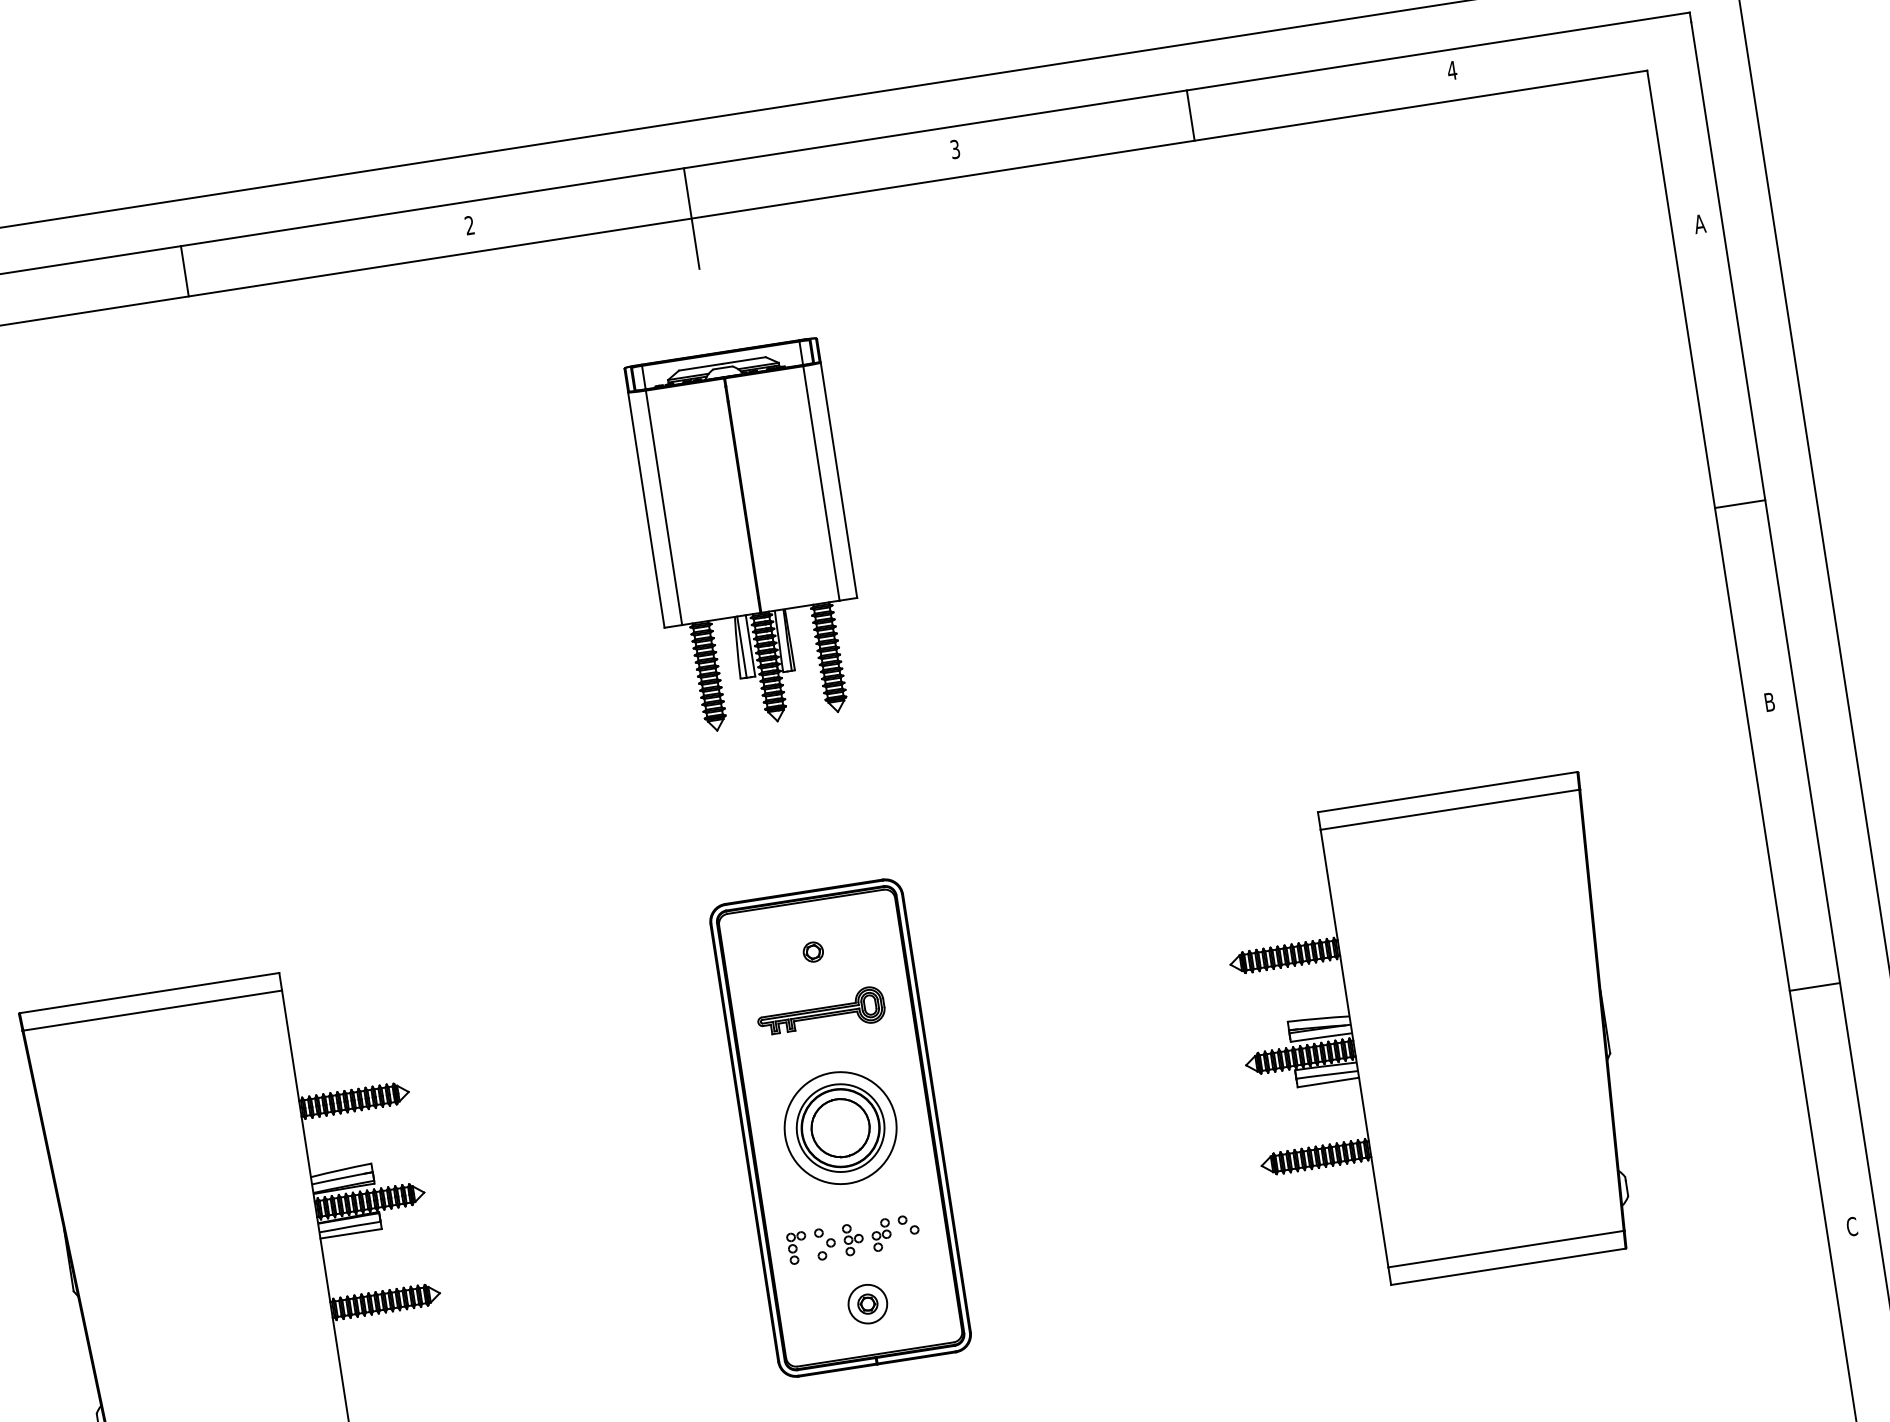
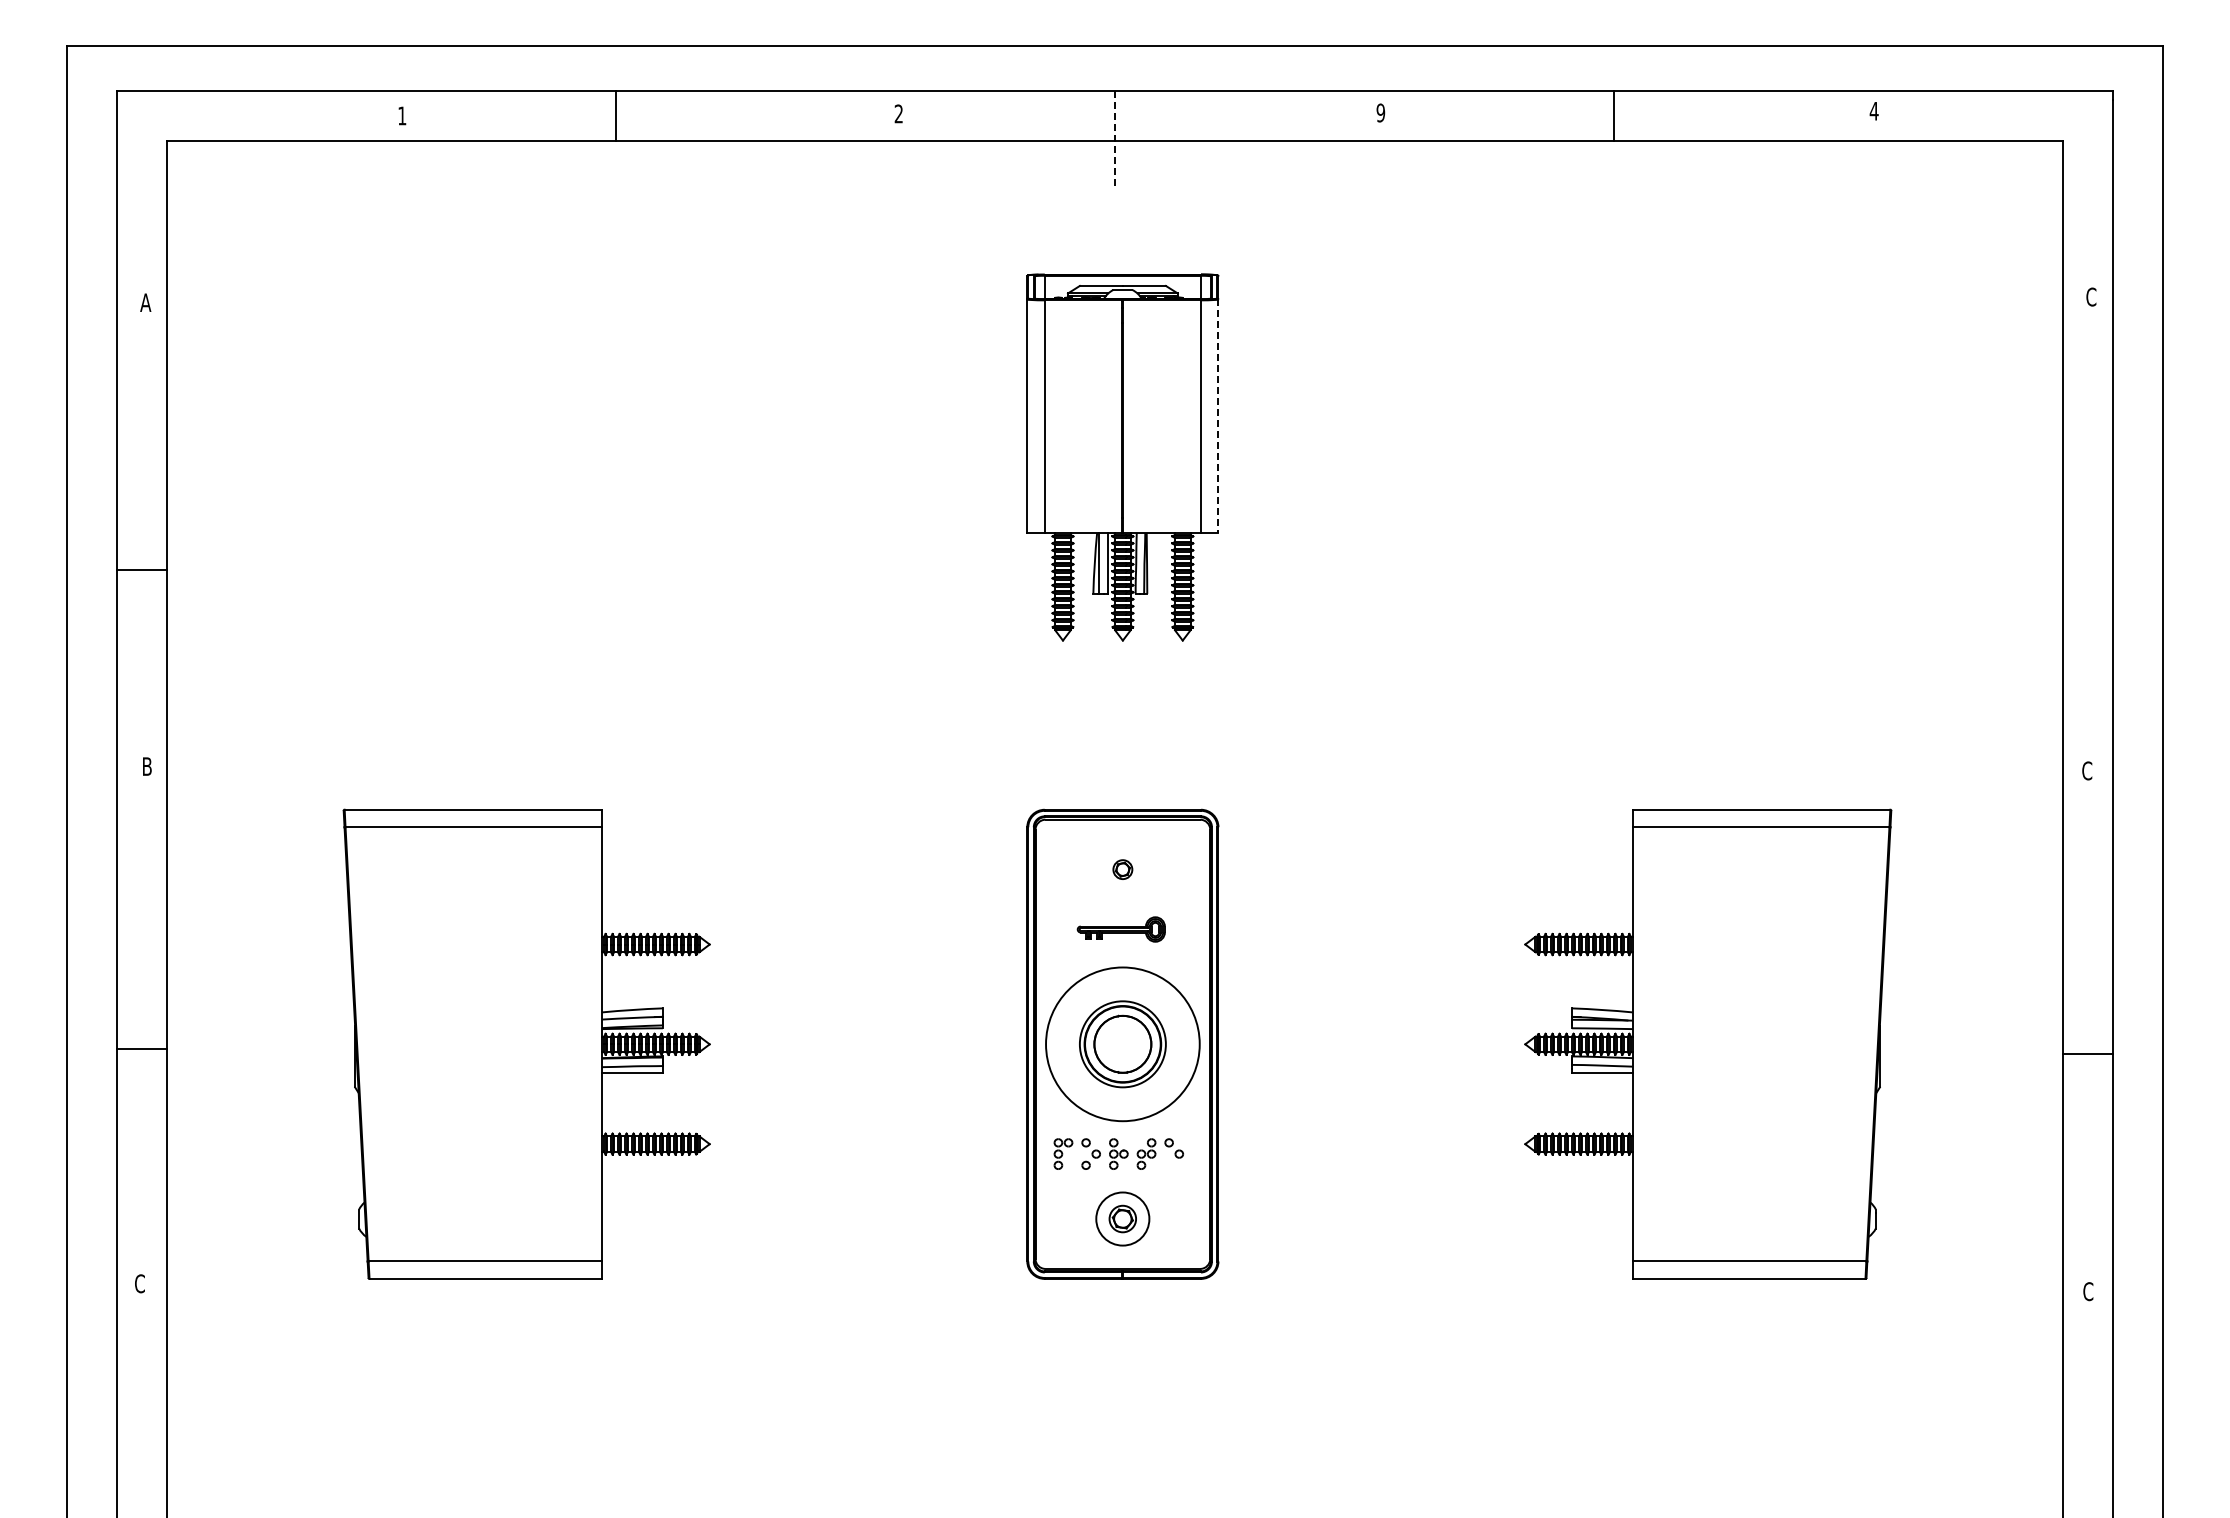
text: (954, 148) -> (1380, 112), 3 -> 9
line: (692, 218) -> (1115, 140), solid -> dashed
text: (1699, 223) -> (2090, 296), A -> C
line: (839, 480) -> (1218, 416), solid -> dashed
line: (1740, 504) -> (2088, 574), removed
text: (1769, 701) -> (2087, 770), B -> C
part: (821, 1012) -> (1121, 929), size x0.7
circle: (840, 1128) -> (1122, 1044), size x1.4
part: (867, 1303) -> (1122, 1218), size x1.4

